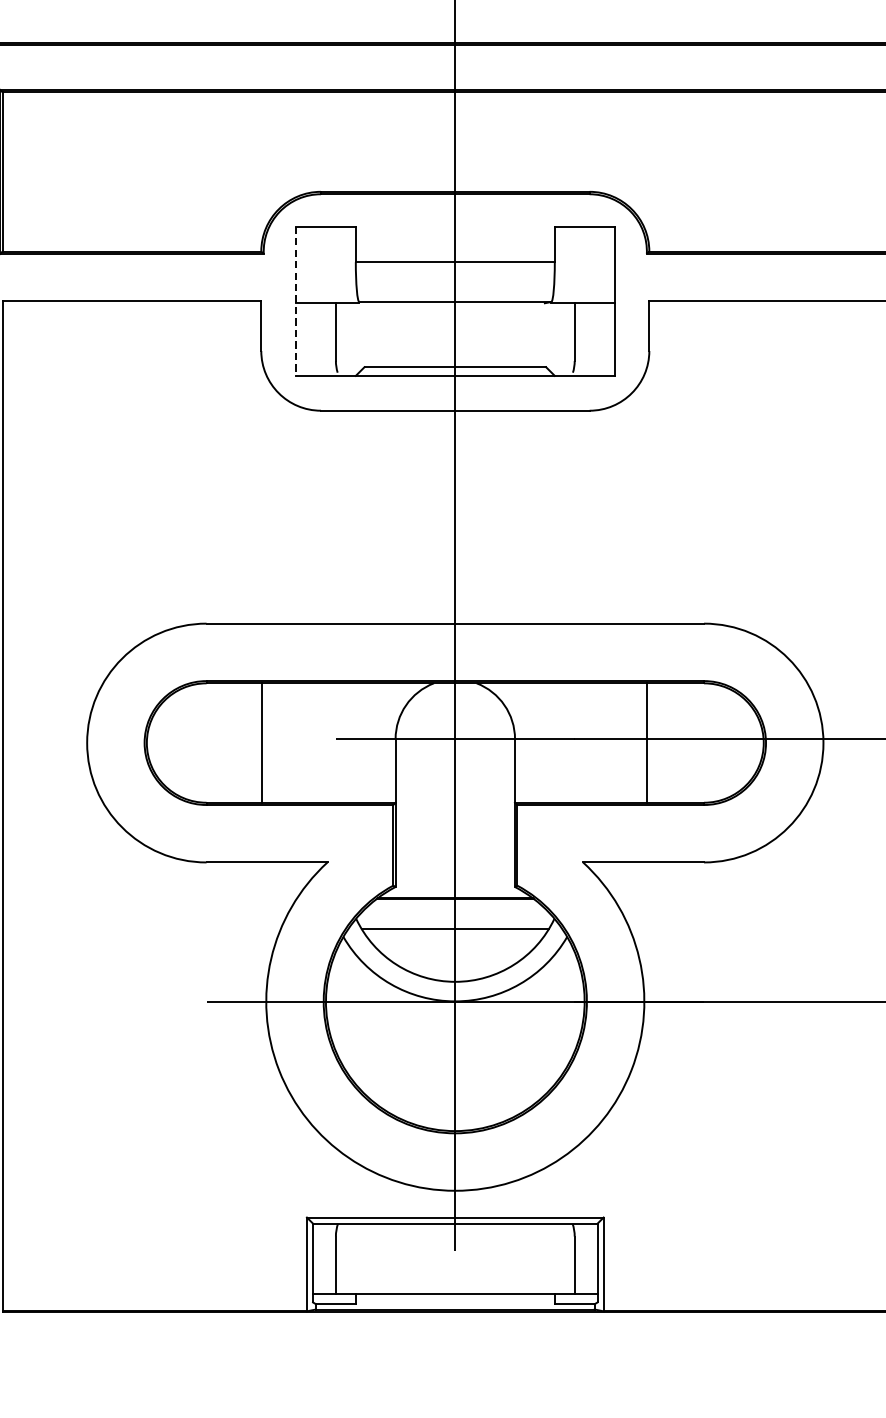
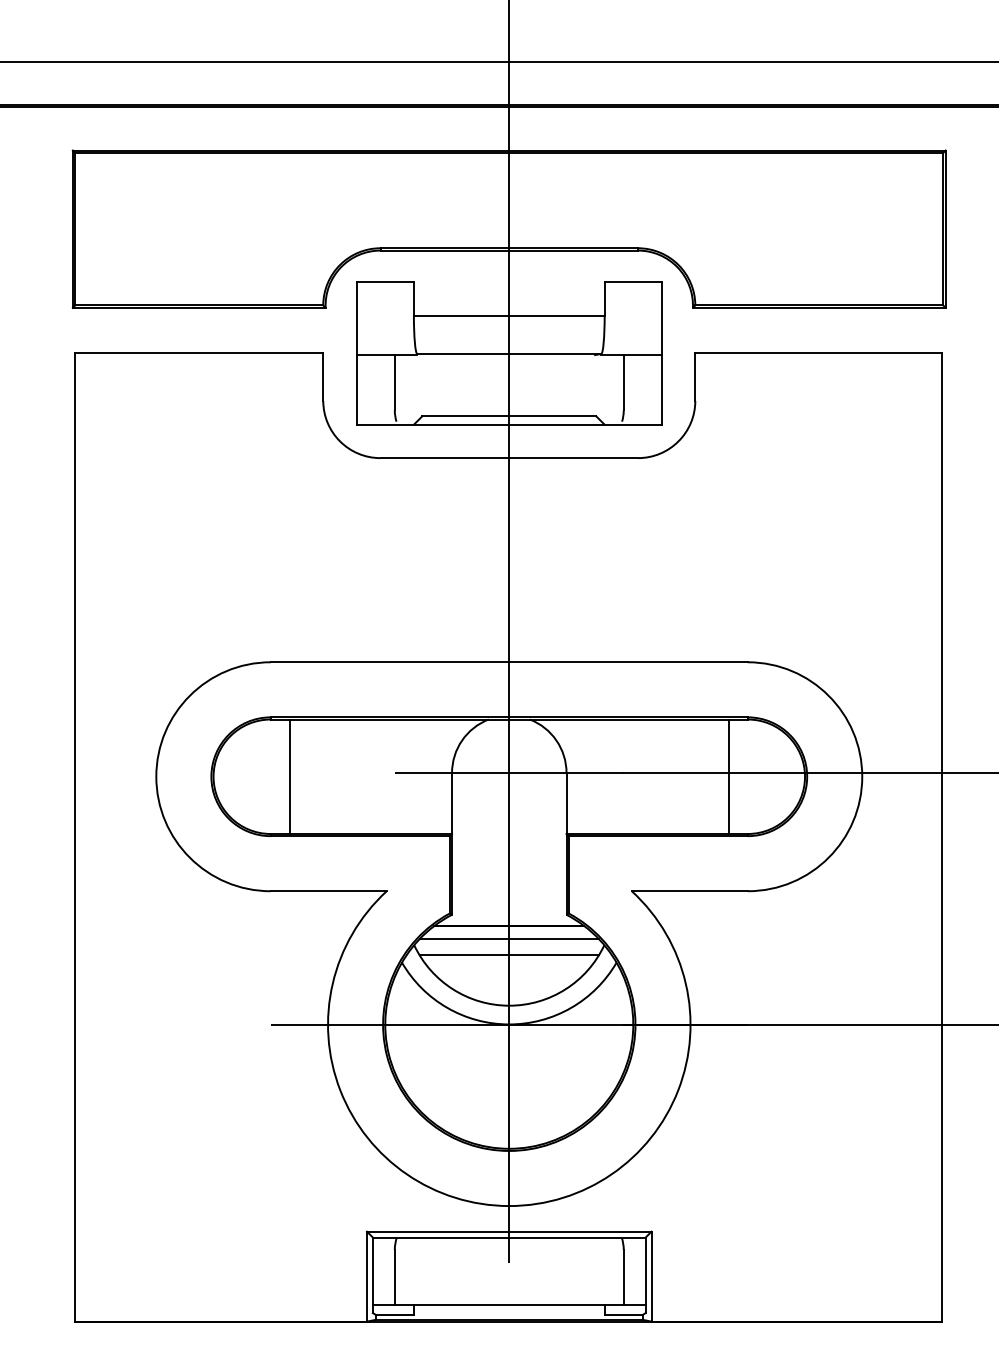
line: (295, 301) -> (356, 353), dashed -> solid
line: (261, 742) -> (289, 776), moved
line: (646, 742) -> (728, 776), moved
line: (455, 911) -> (509, 938), added

